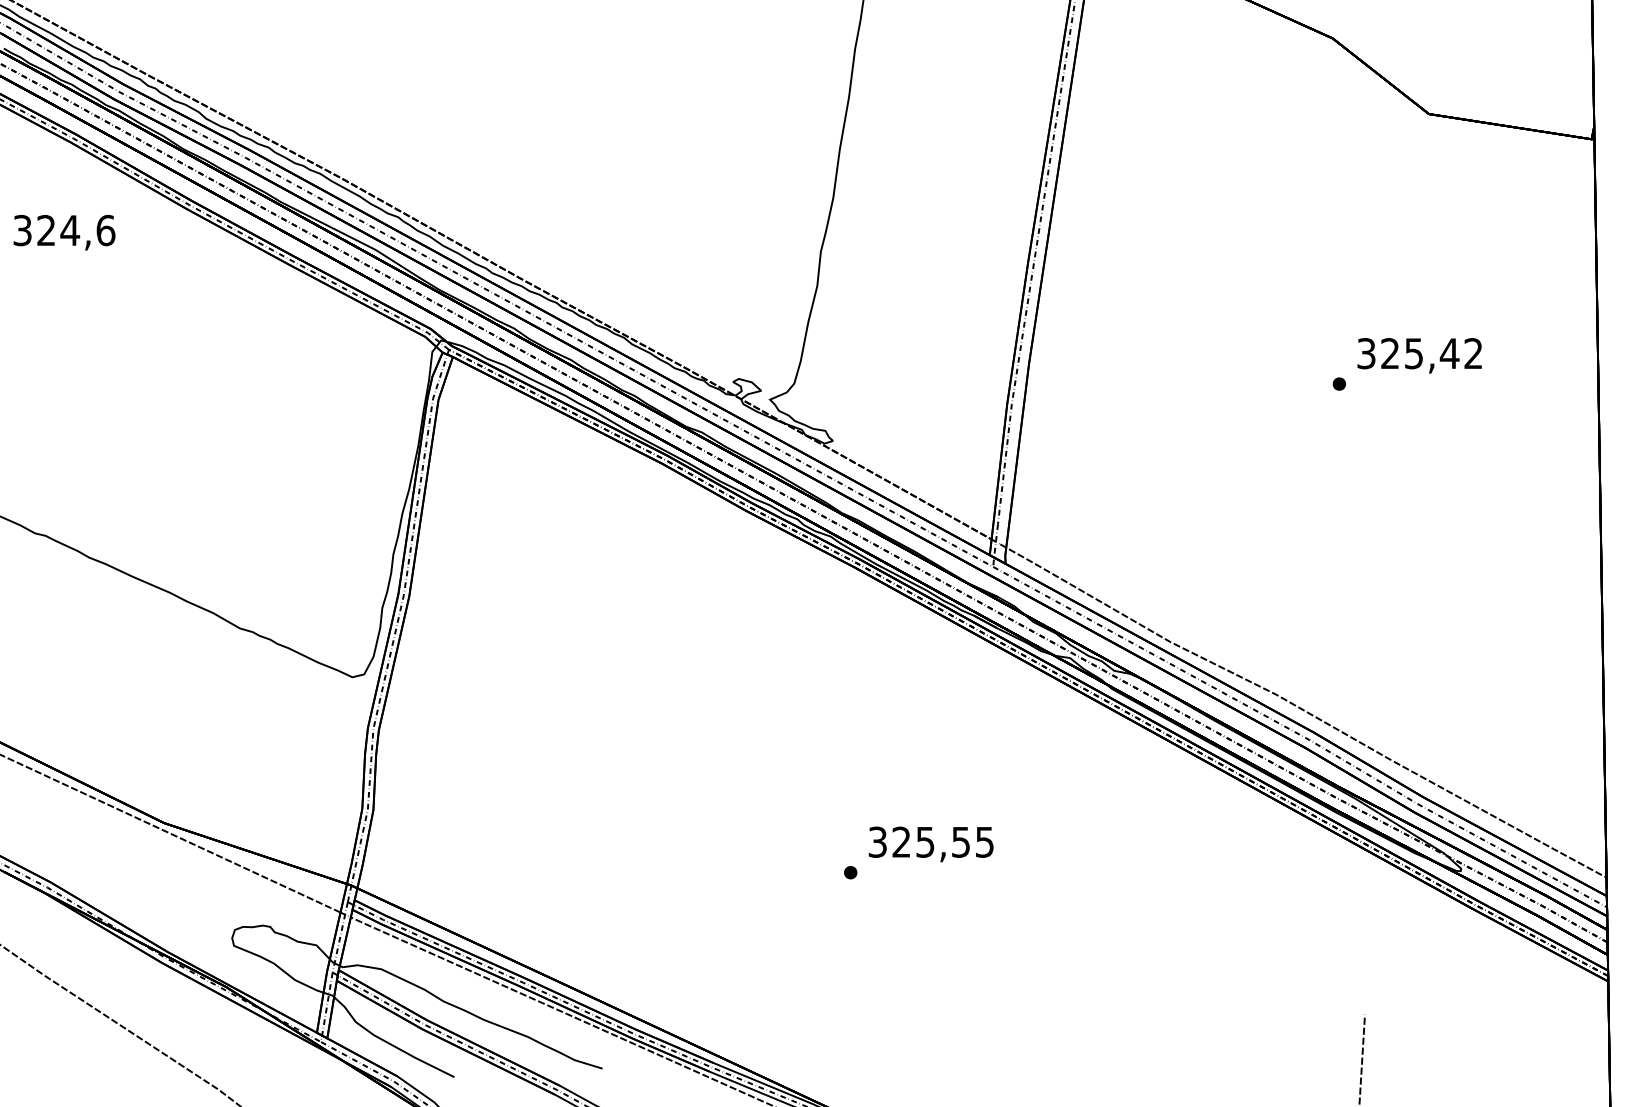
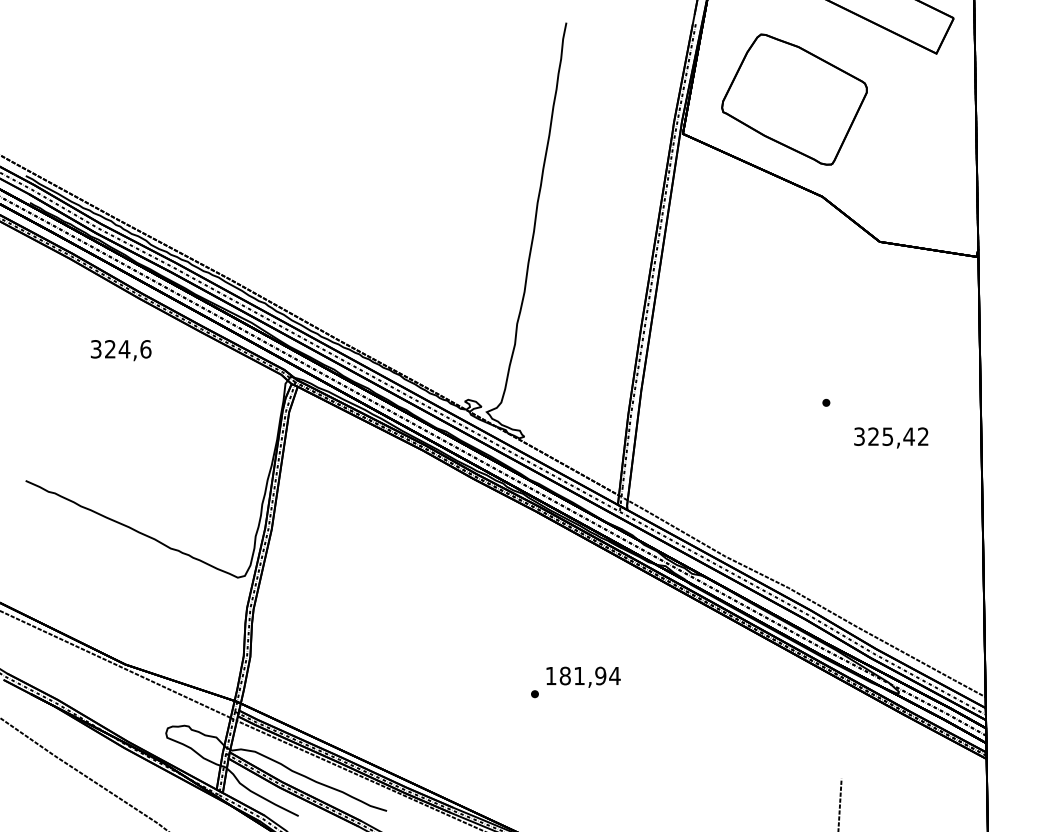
text: (63, 232) -> (120, 350), moved
text: (1420, 354) -> (891, 437), moved
text: (930, 841) -> (582, 675), 325,55 -> 181,94

